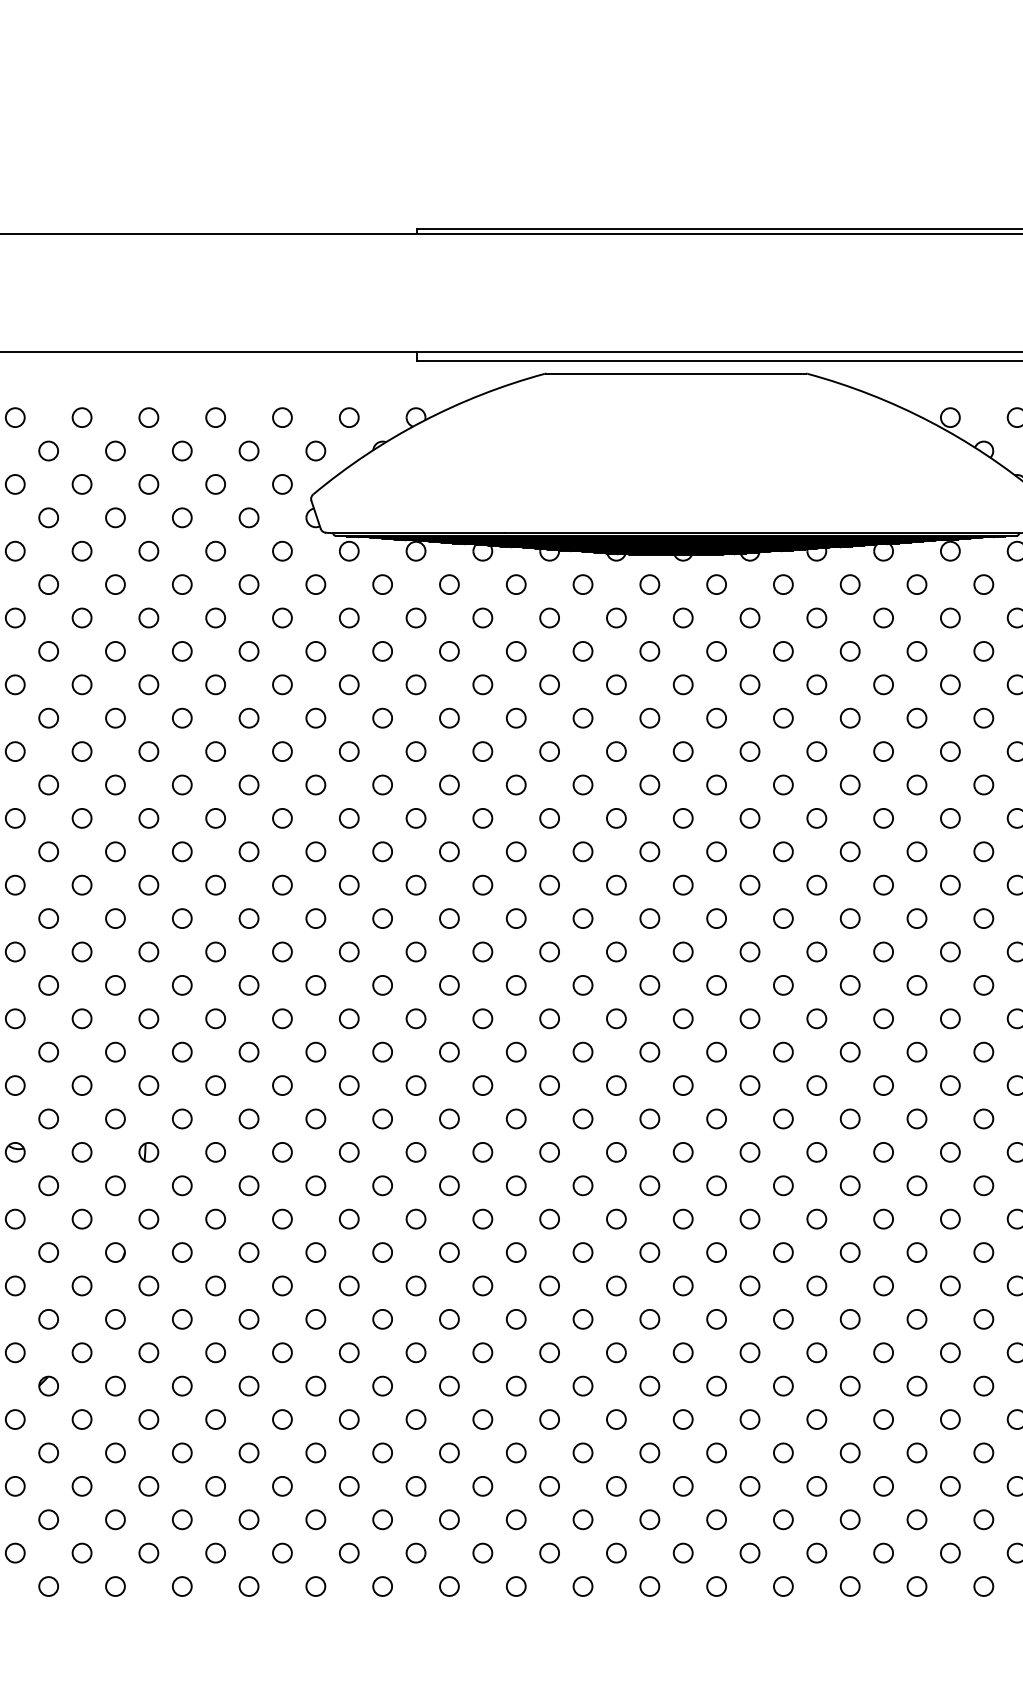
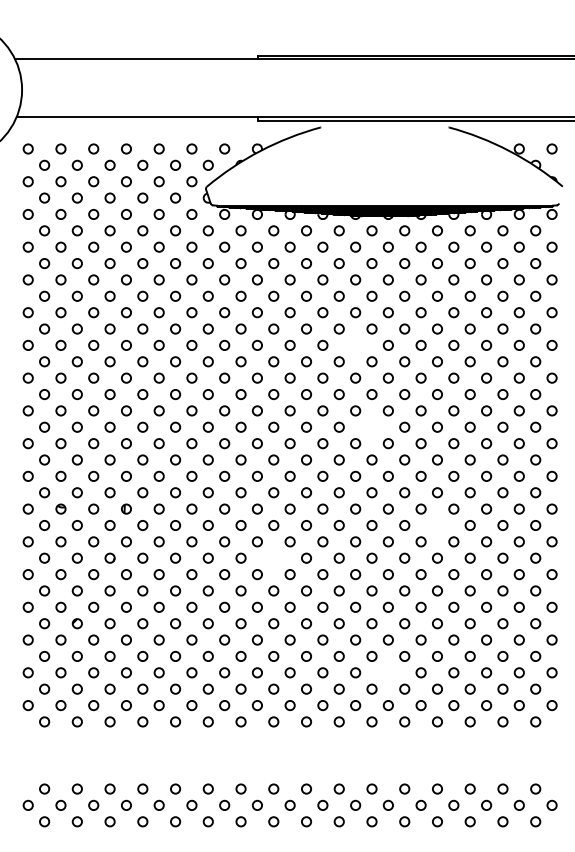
line: (675, 373) -> (384, 127), removed
circle: (616, 816) -> (355, 344), removed
circle: (648, 983) -> (371, 426), removed
circle: (783, 1185) -> (437, 525), removed
circle: (448, 1251) -> (273, 557), removed
circle: (681, 1485) -> (387, 672), removed

